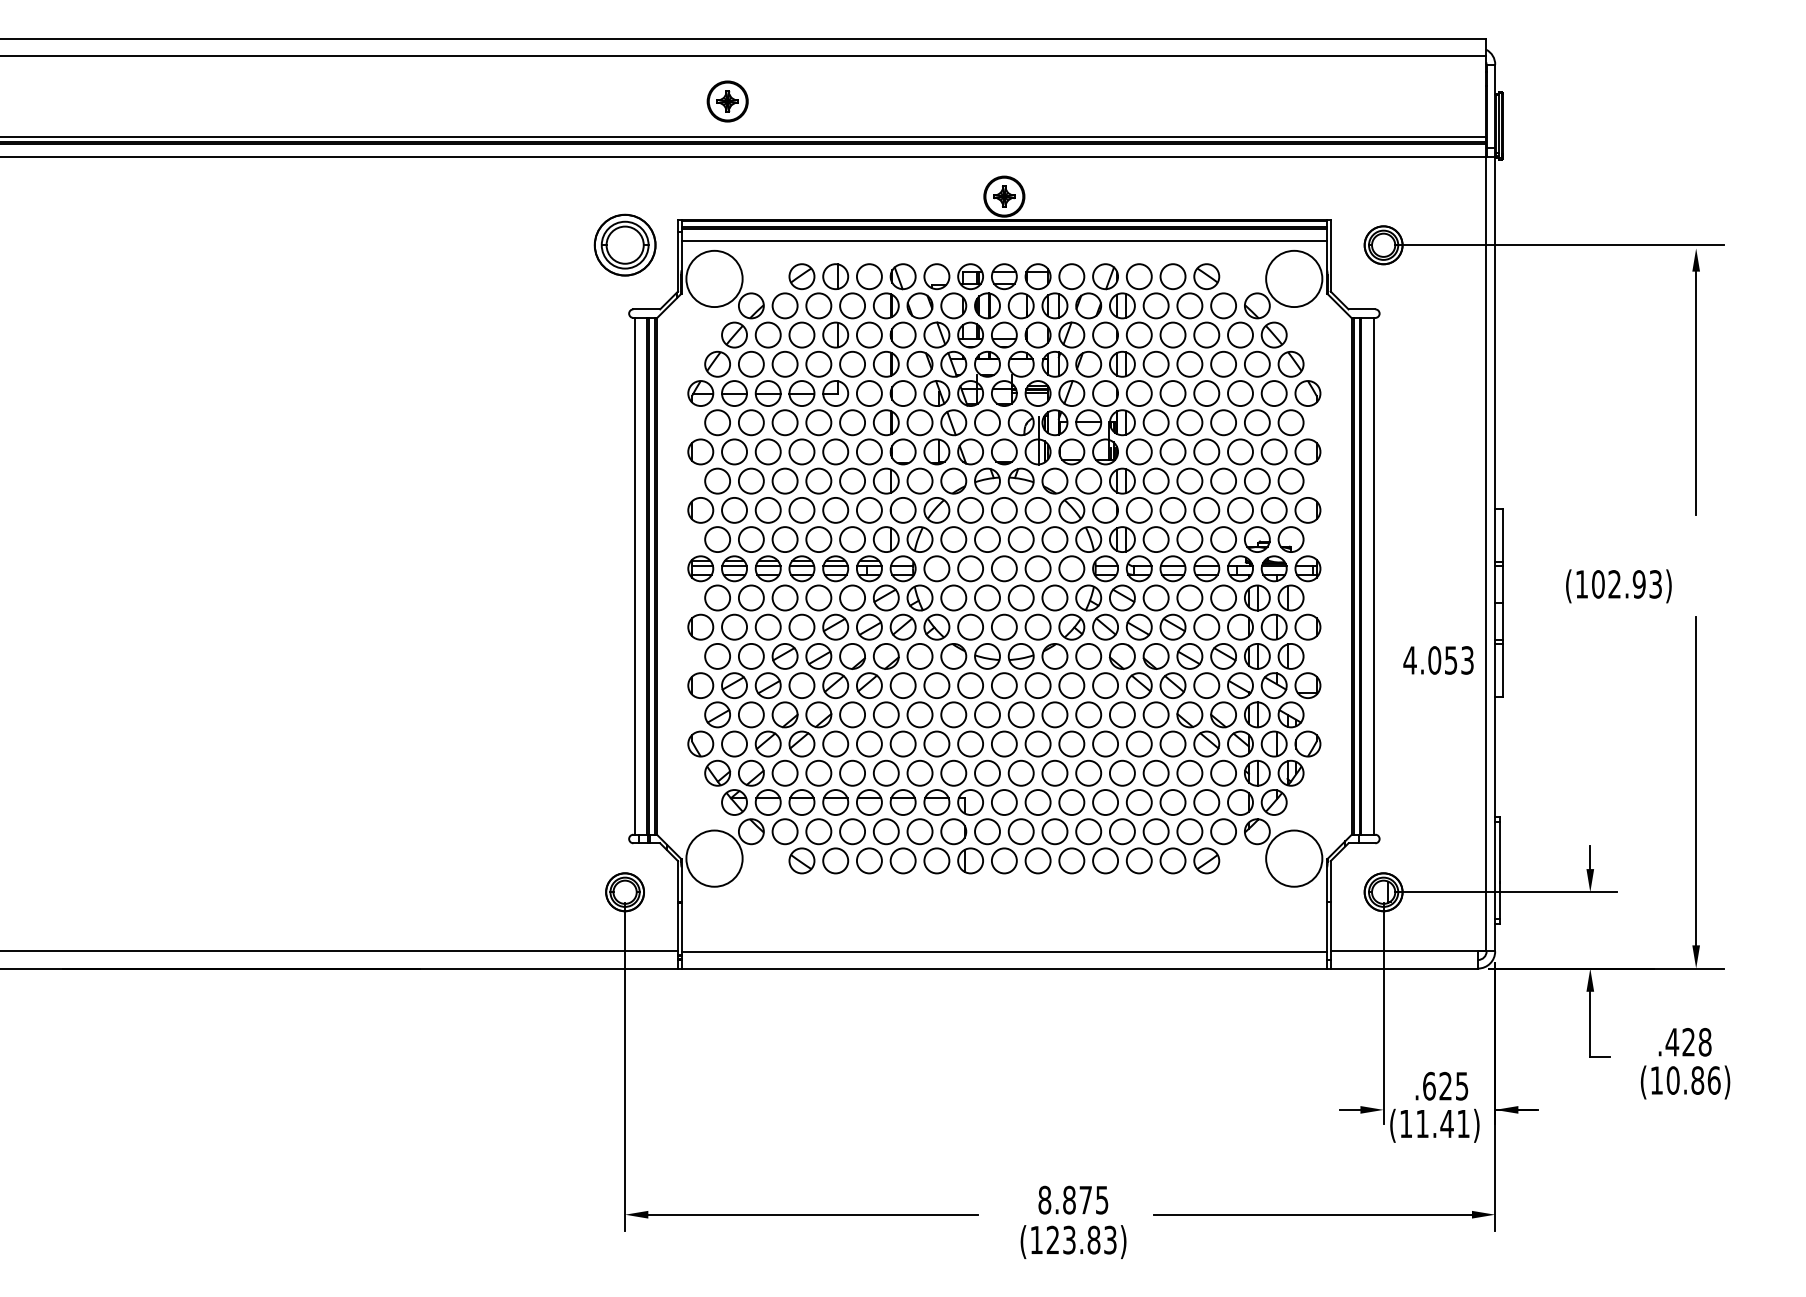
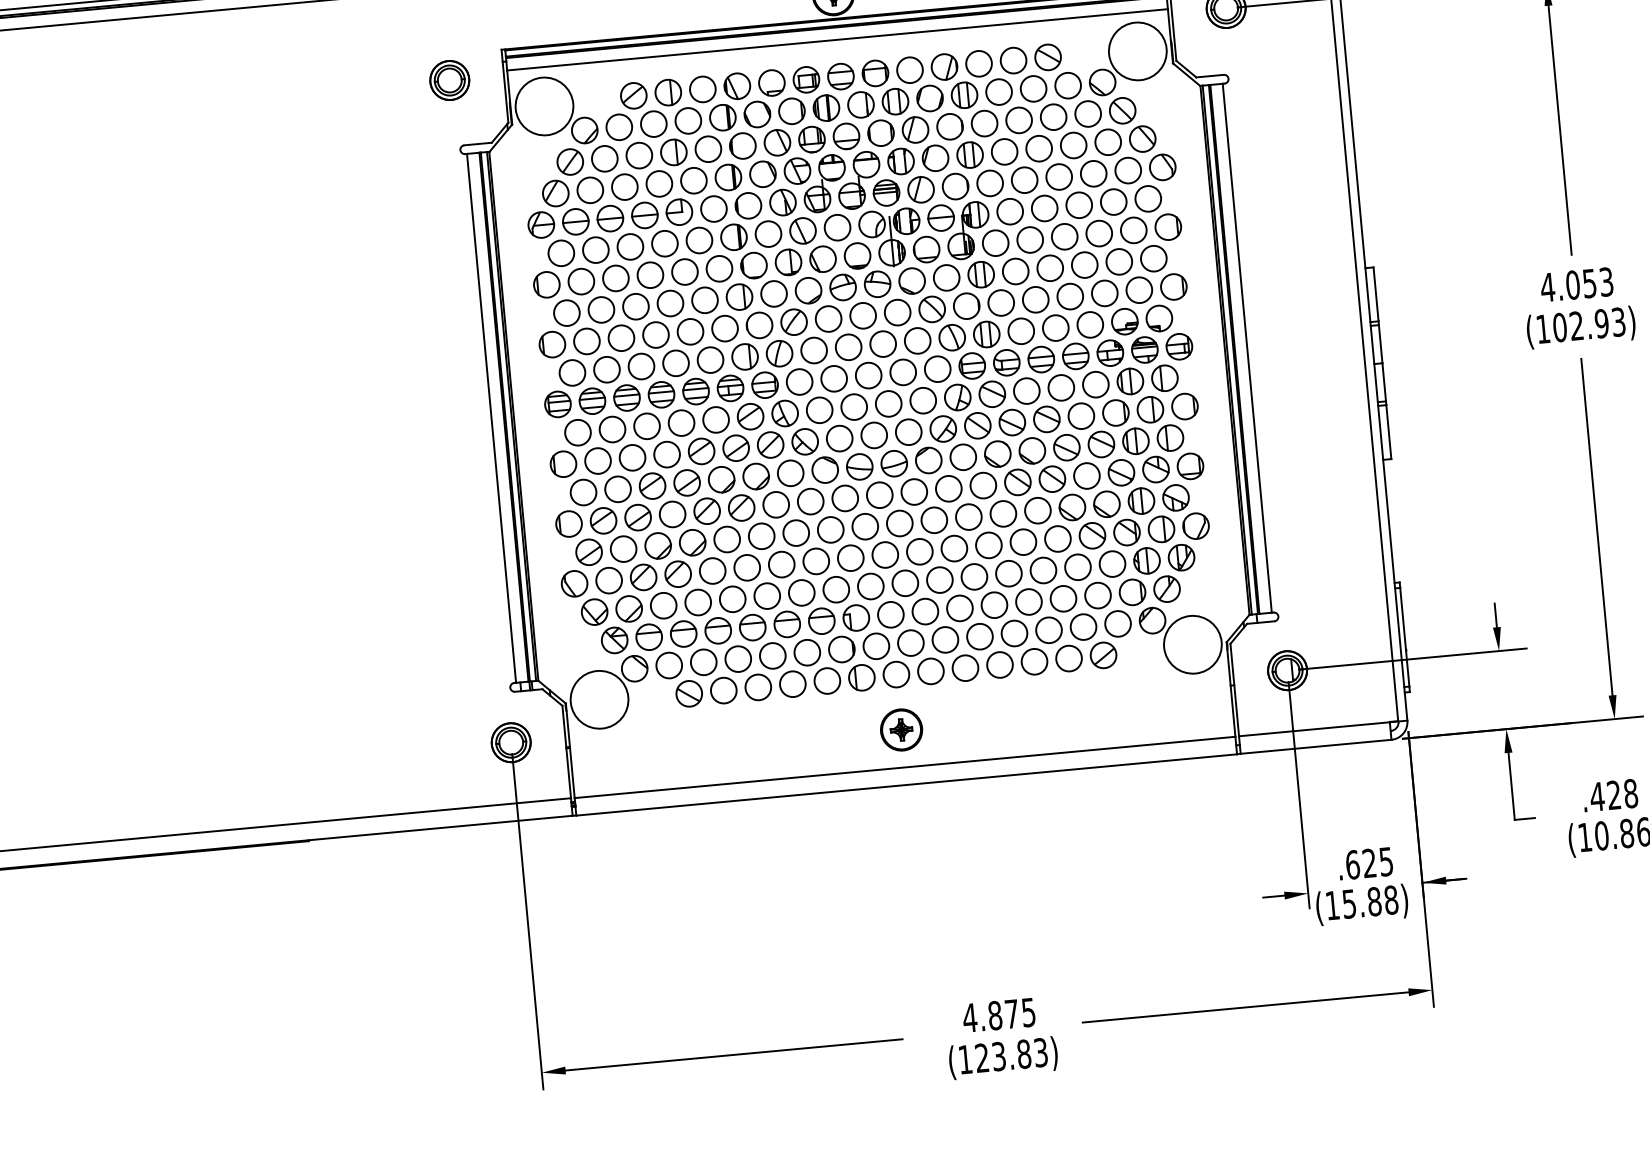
part: (624, 245) -> (449, 80), size x0.62
text: (1618, 586) -> (1580, 327), moved
text: (1438, 660) -> (1576, 284), moved
part: (1004, 914) -> (901, 729), added
text: (1442, 1123) -> (1369, 901), (11.41) -> (15.88)
text: (1044, 1199) -> (969, 1017), 8.875 -> 4.875

